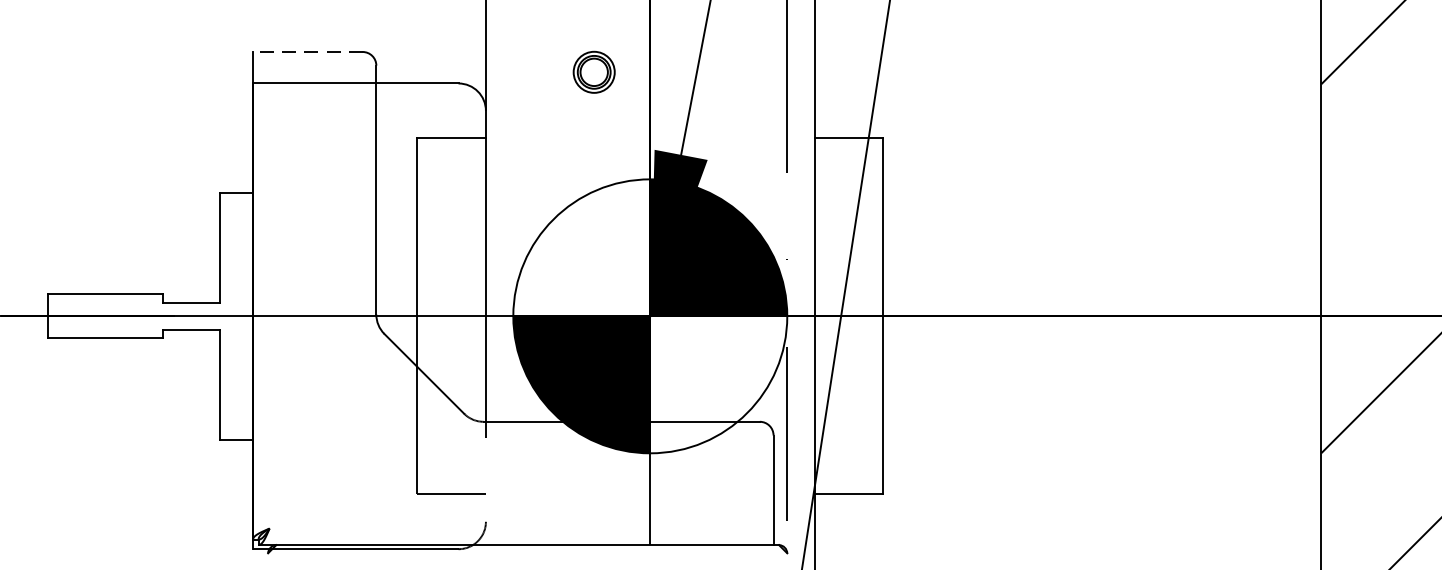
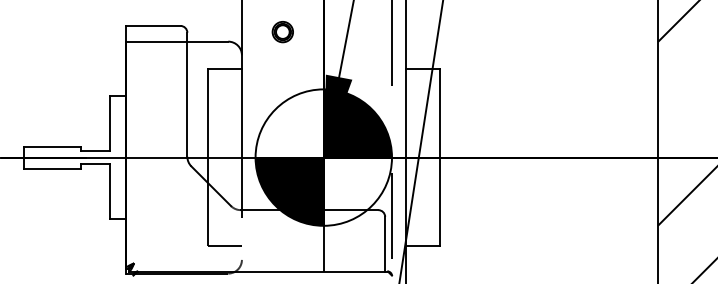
line: (306, 51) -> (152, 25), dashed -> solid
part: (593, 73) -> (282, 32), moved

